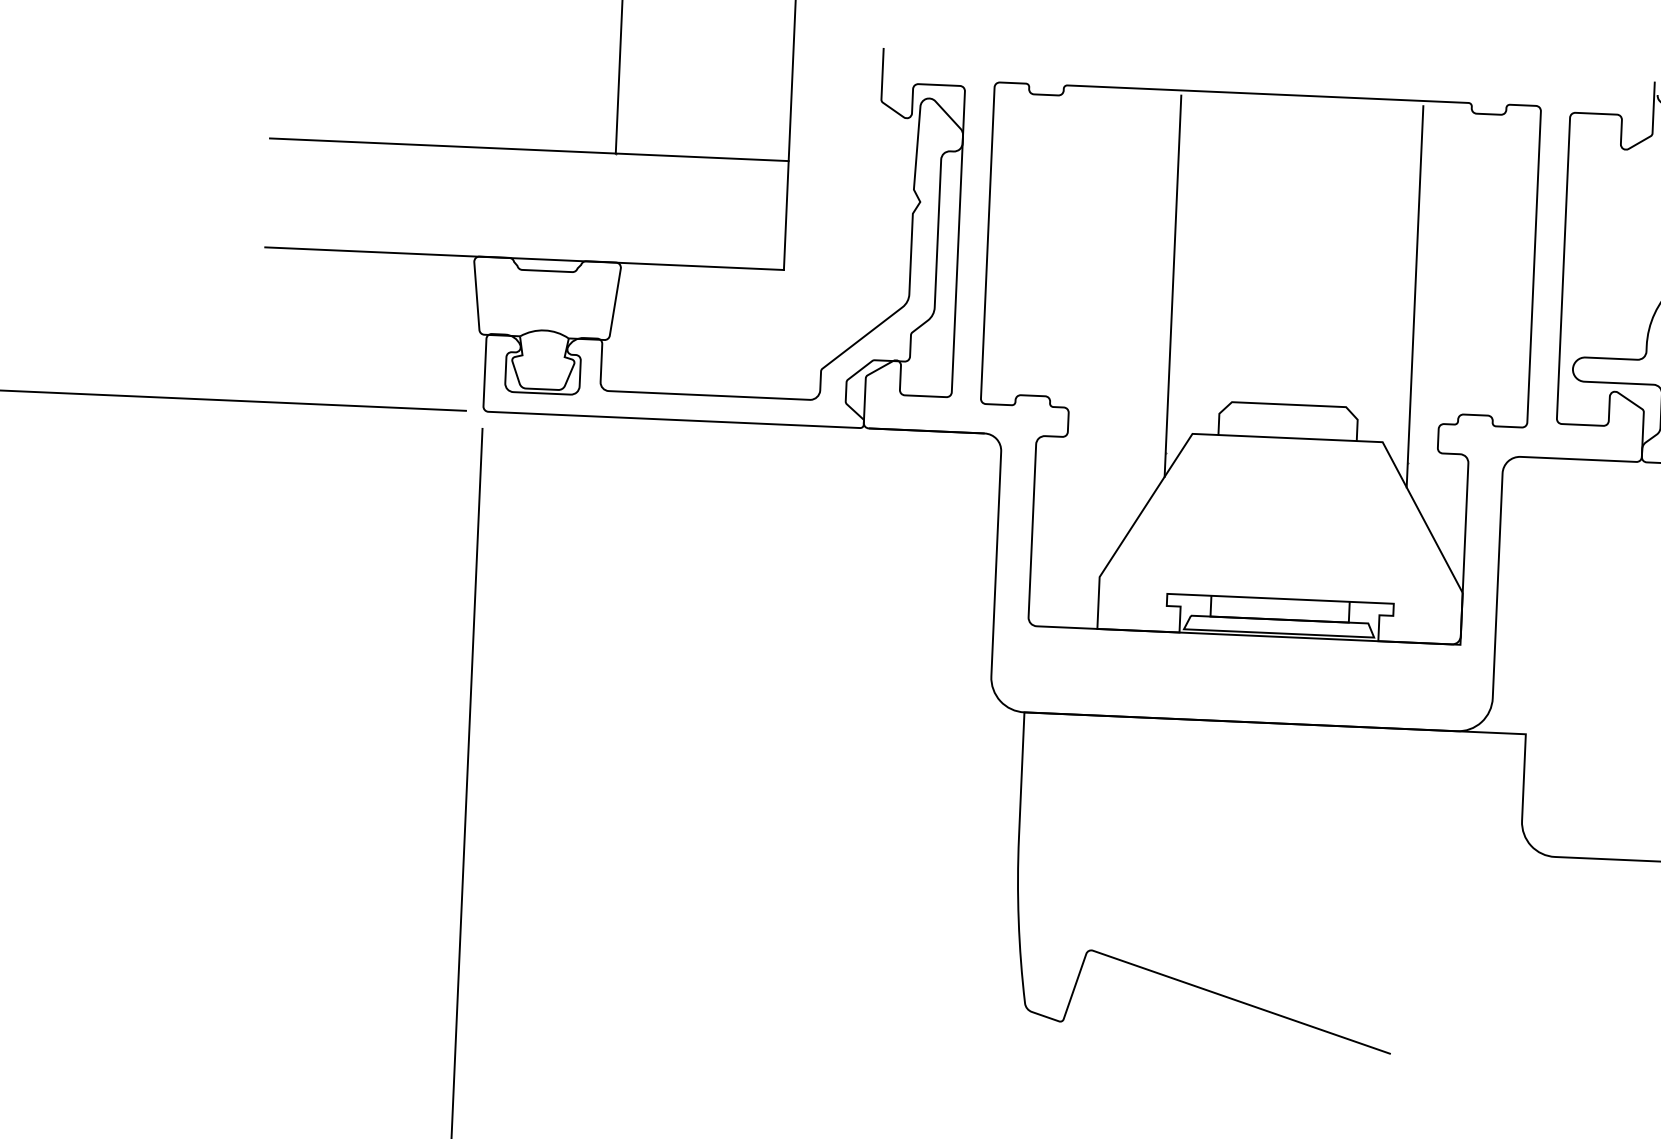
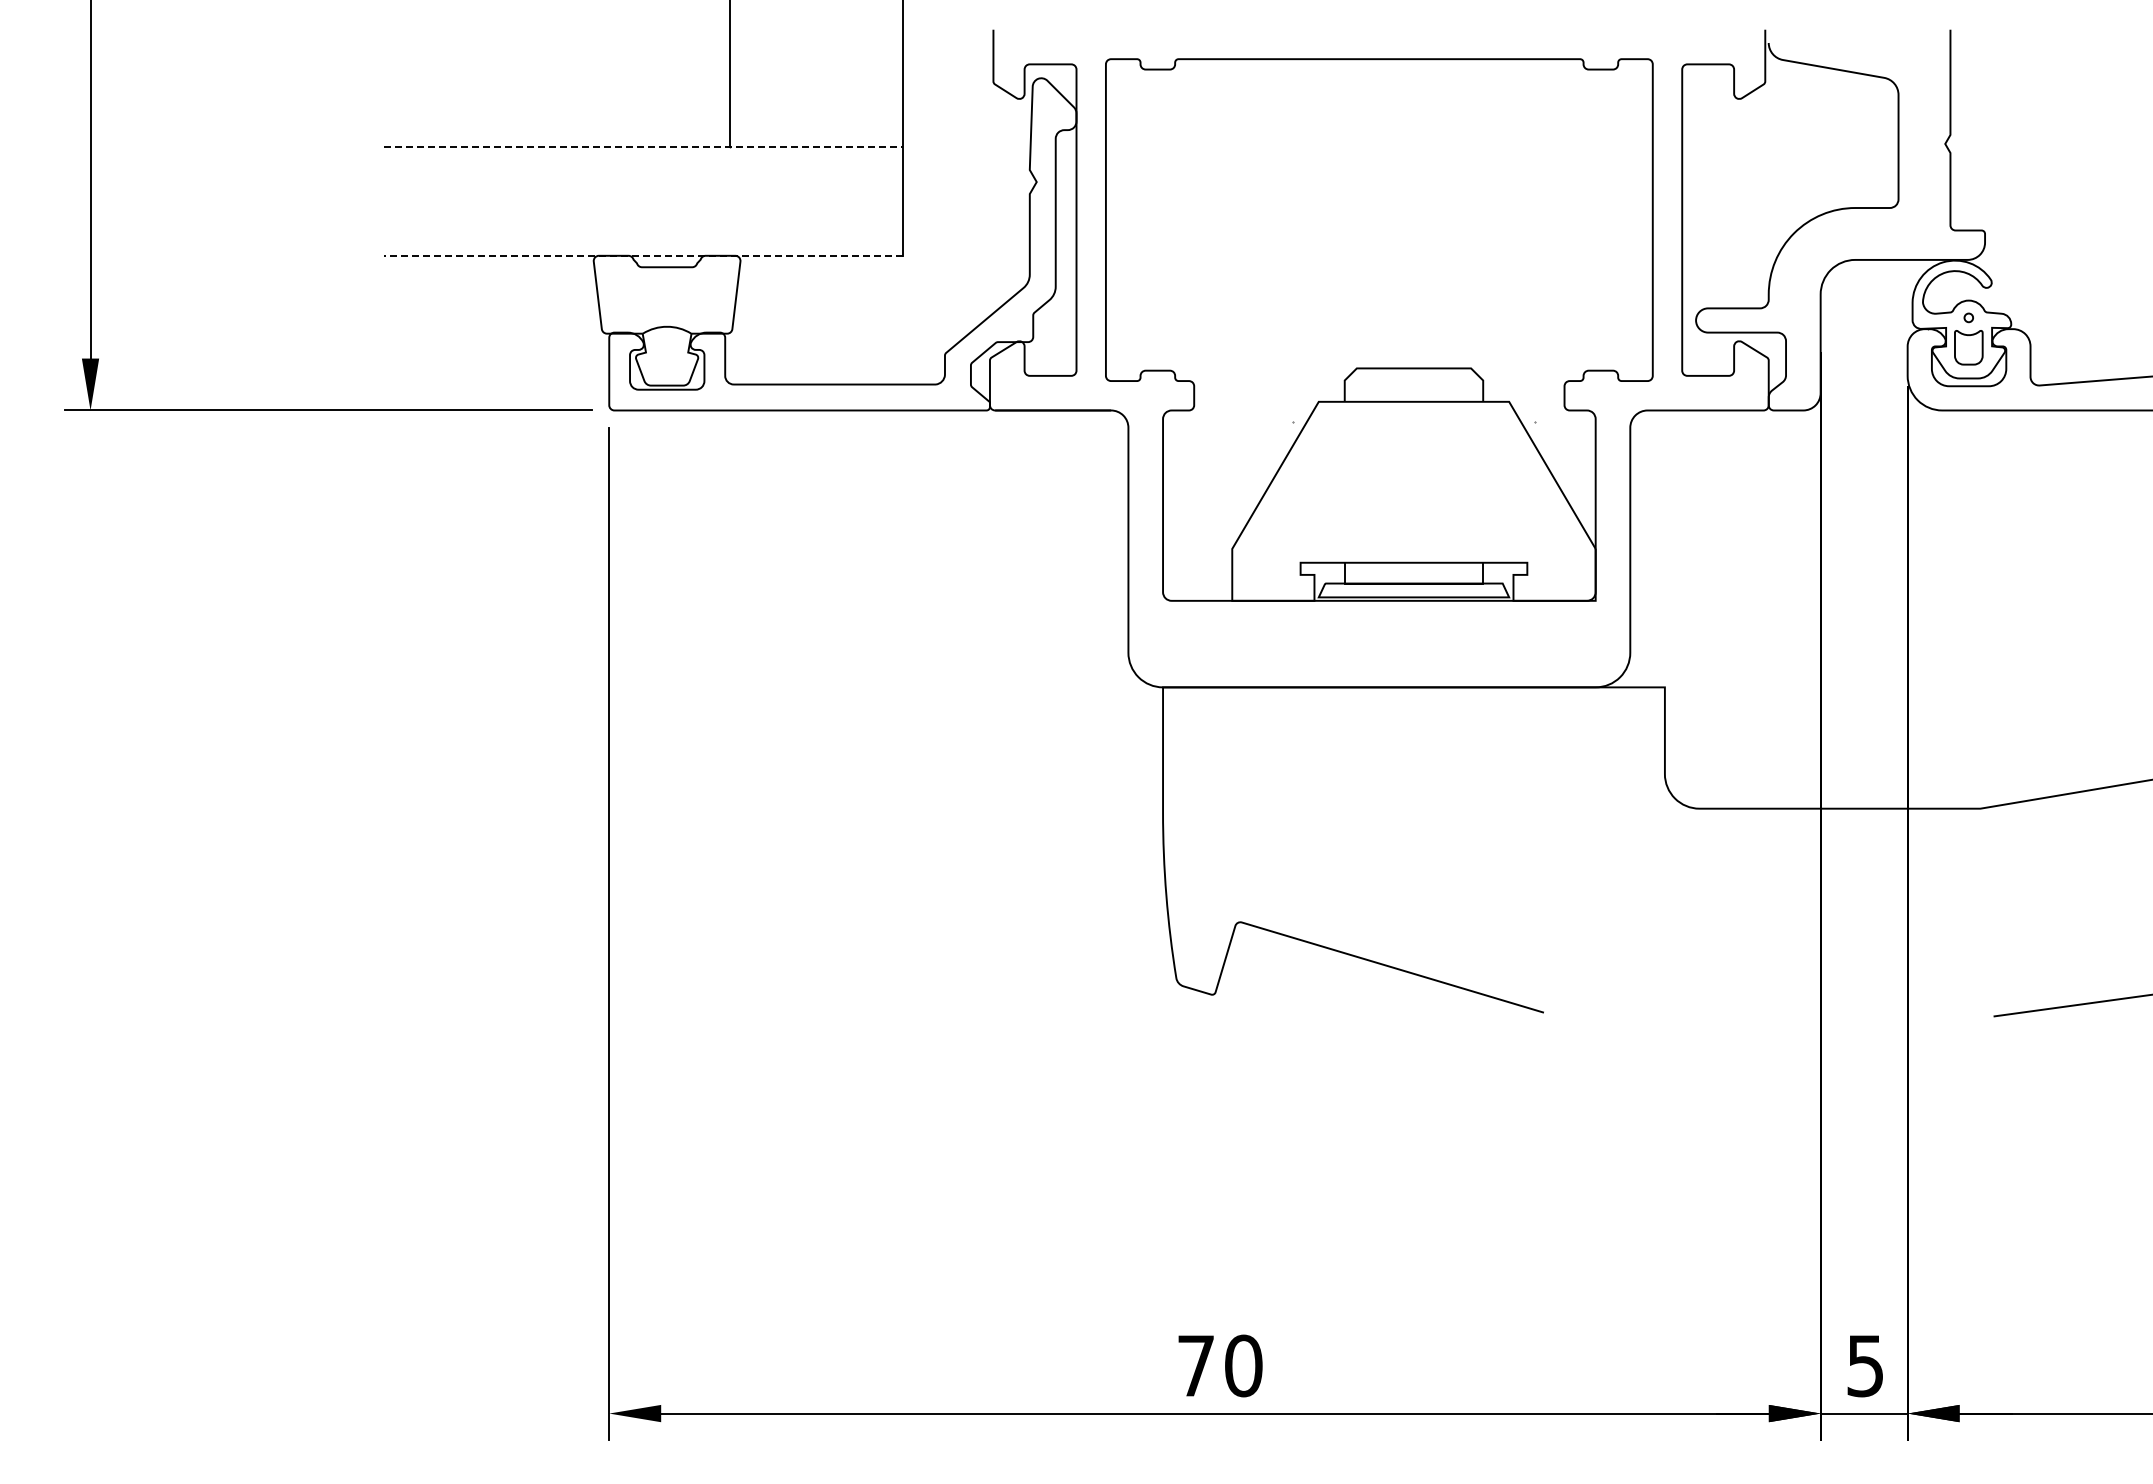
line: (528, 149) -> (643, 146), solid -> dashed
line: (524, 258) -> (643, 255), solid -> dashed
line: (1172, 285) -> (1292, 254), removed
line: (1415, 296) -> (1535, 254), removed

